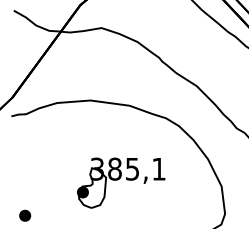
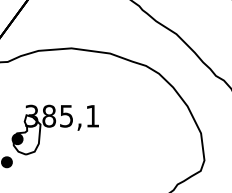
part: (121, 182) -> (55, 129), moved

